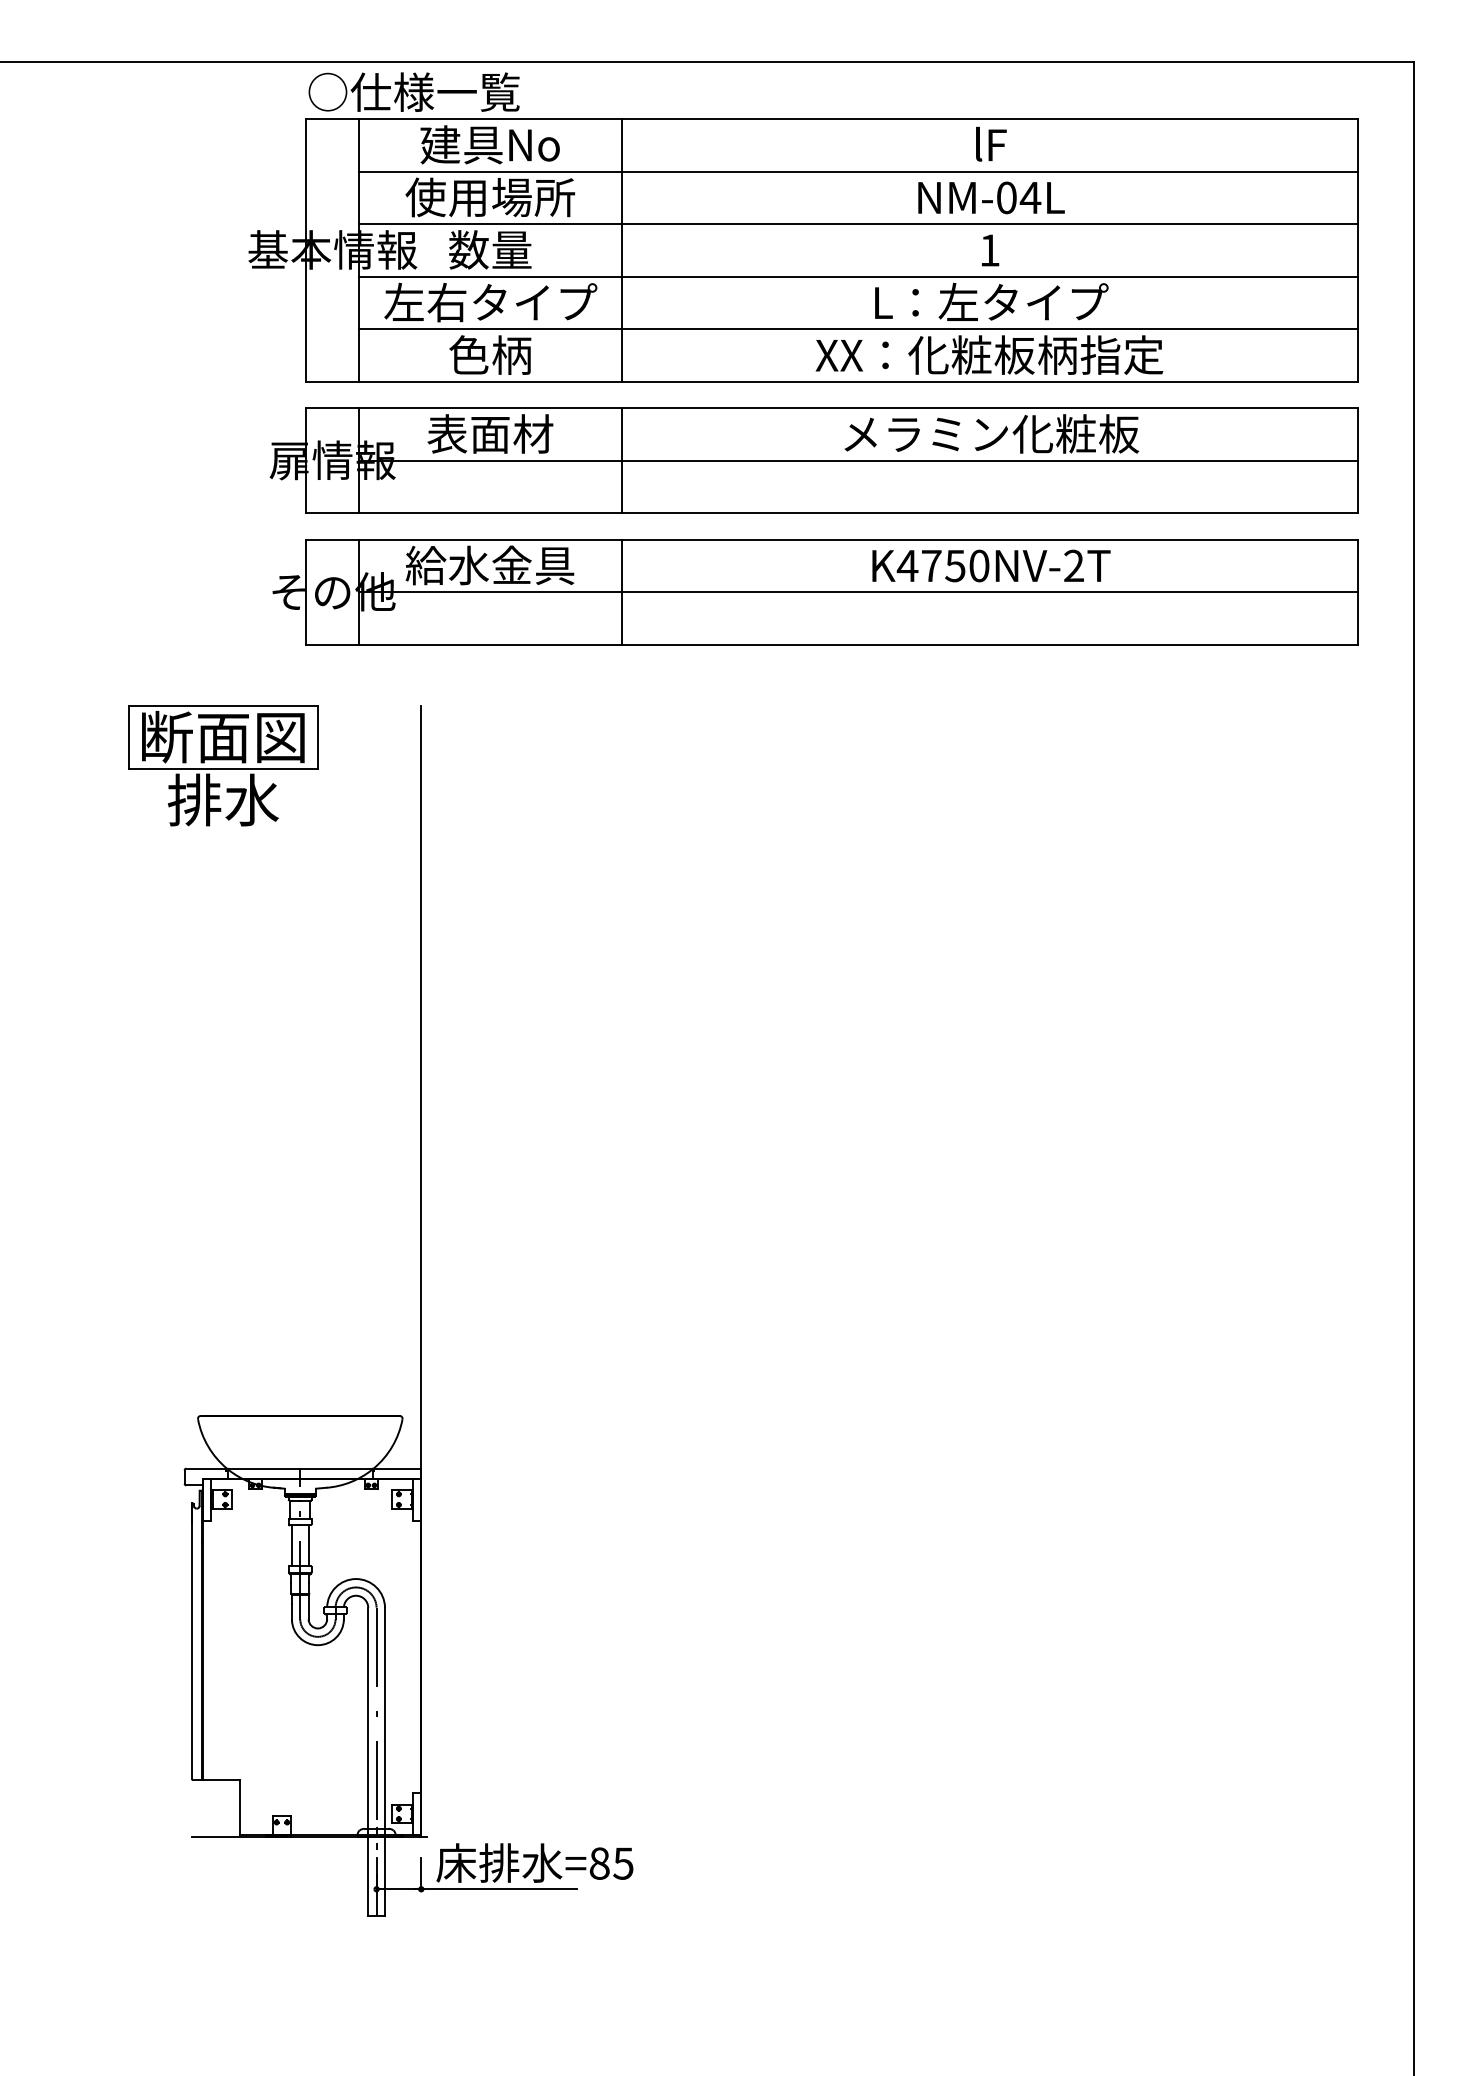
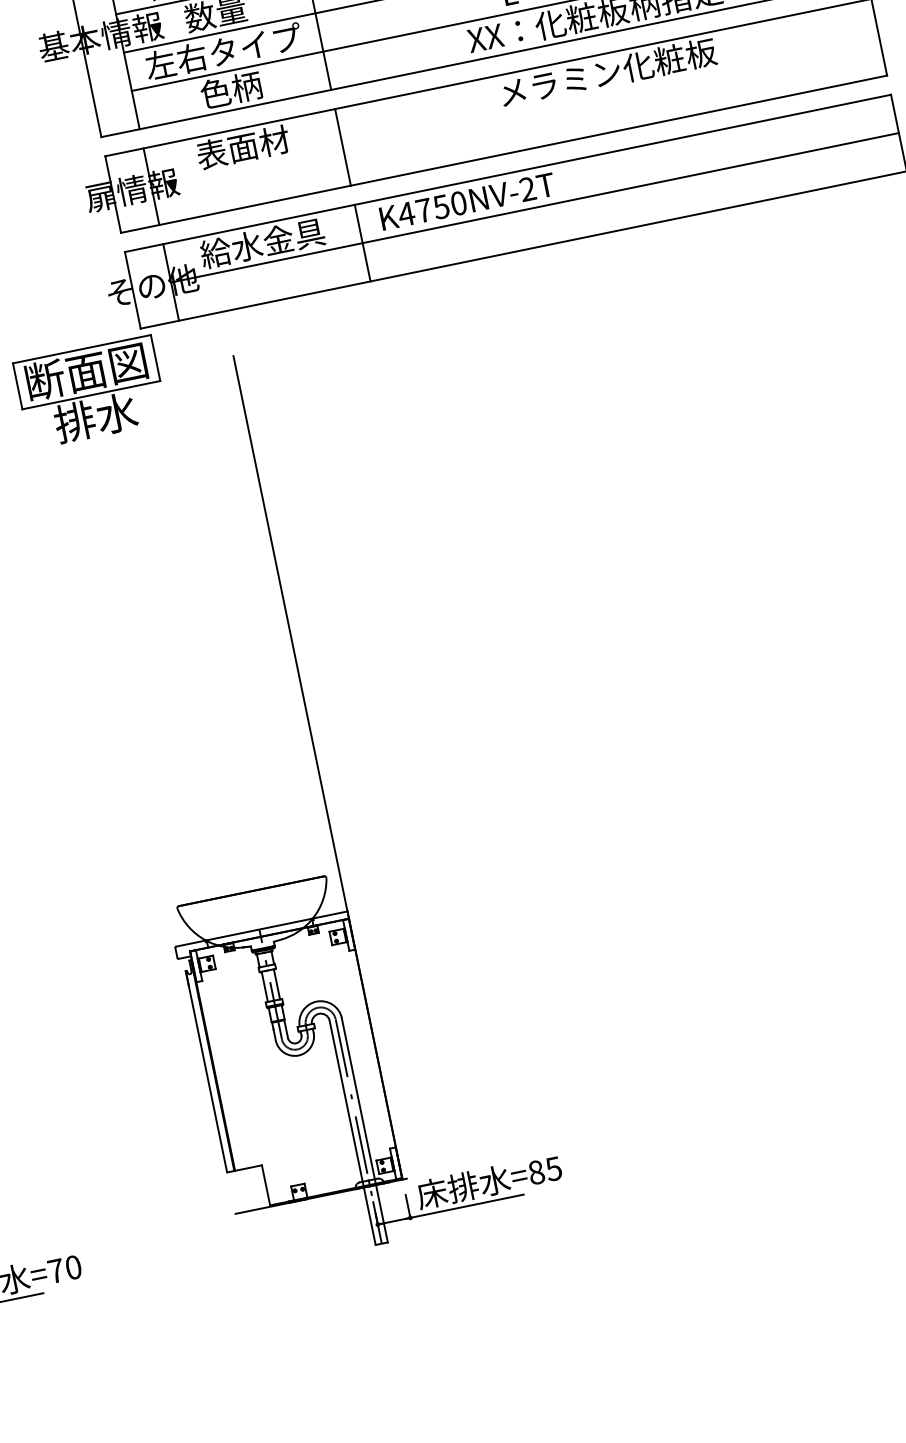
line: (858, 460) -> (515, 111), removed
text: (991, 565) -> (467, 201), moved
part: (223, 765) -> (90, 392), moved

